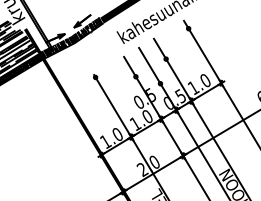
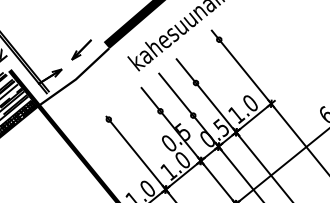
hatch: (71, 37) -> (70, 72), removed

